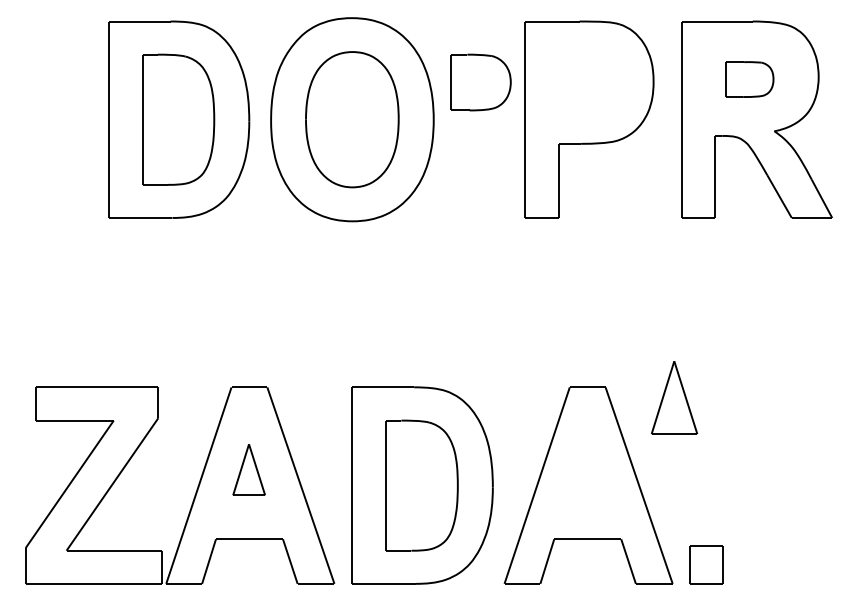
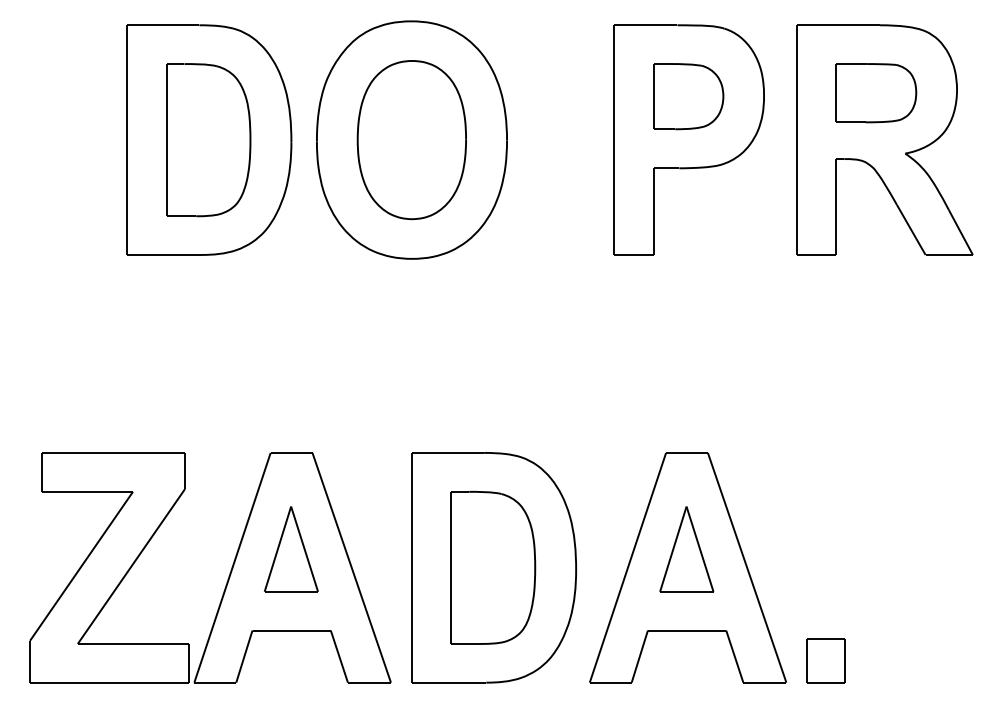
part: (749, 79) -> (876, 93), size x1.43
part: (480, 82) -> (687, 96), moved
part: (674, 397) -> (686, 548), moved
part: (248, 469) -> (290, 548), size x1.43

